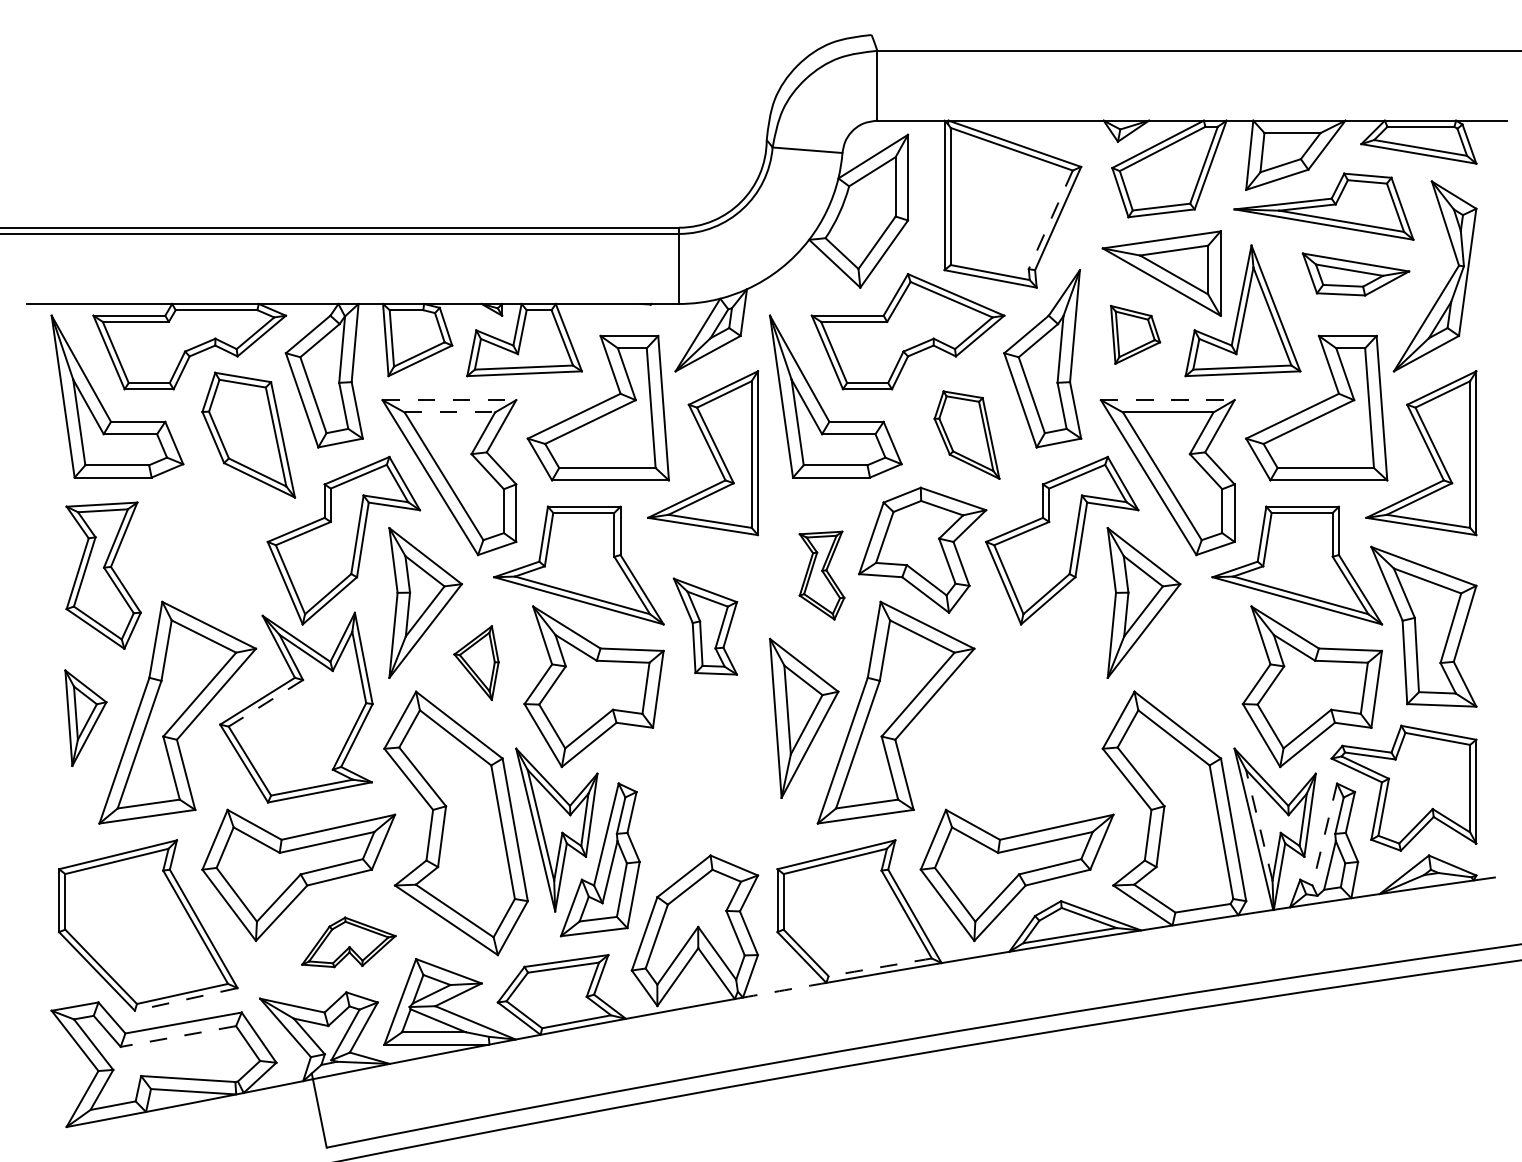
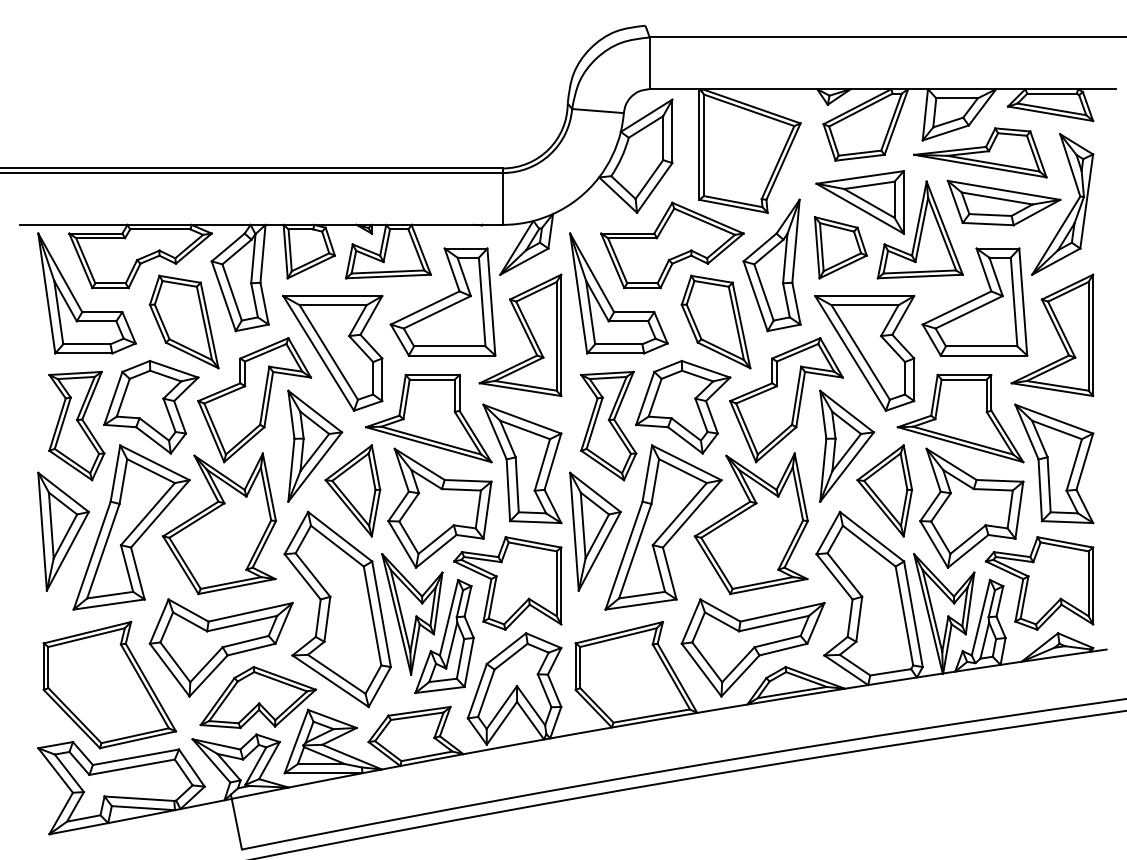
line: (1050, 219) -> (777, 162), dashed -> solid
part: (1355, 274) -> (1003, 203), size x1.43
part: (1135, 334) -> (840, 247), size x1.43
line: (449, 400) -> (332, 296), dashed -> solid
line: (1167, 400) -> (864, 296), dashed -> solid
line: (450, 412) -> (333, 305), dashed -> solid
part: (966, 434) -> (715, 321), size x1.43
part: (203, 549) -> (150, 406), added
part: (821, 575) -> (608, 425), size x1.67
part: (705, 626) -> (522, 463), size x1.67
part: (476, 662) -> (352, 490), size x1.67
part: (1194, 662) -> (884, 490), added
line: (265, 703) -> (196, 520), dashed -> solid
part: (1014, 707) -> (751, 523), added
part: (85, 717) -> (63, 531), size x1.67
part: (685, 787) -> (507, 582), added
line: (1259, 825) -> (932, 611), dashed -> solid
line: (1324, 835) -> (980, 618), dashed -> solid
part: (348, 942) -> (258, 697), size x1.67
arc: (880, 967) -> (651, 716), dashed -> solid
arc: (784, 990) -> (580, 733), dashed -> solid
line: (186, 999) -> (138, 739), dashed -> solid
line: (178, 1036) -> (132, 767), dashed -> solid

